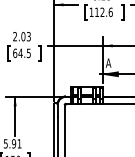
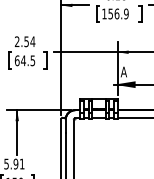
text: (103, 11) -> (118, 13), 112.6 -> 156.9
text: (25, 36) -> (29, 41), 2.03 -> 2.54

